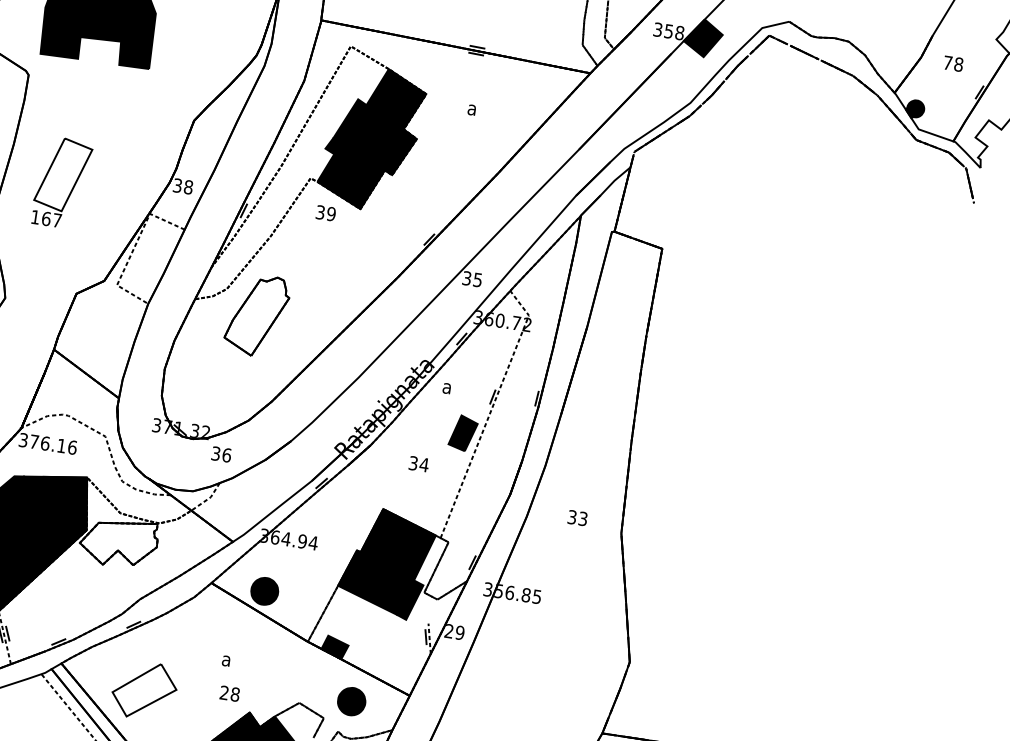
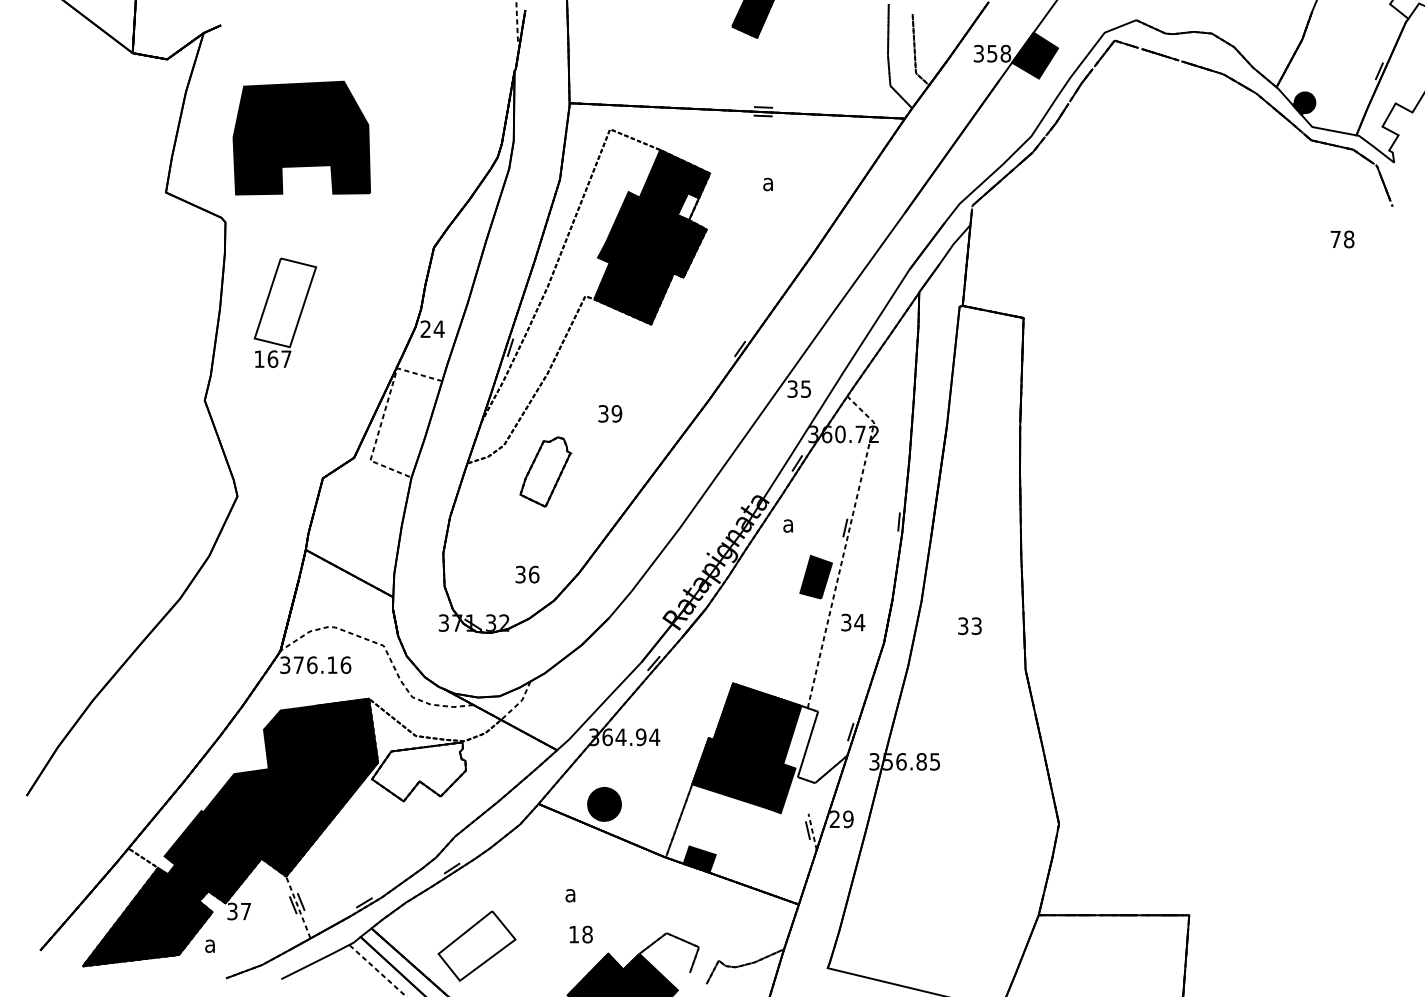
text: (953, 63) -> (1342, 239), moved
fill: (404, 118) -> (688, 206), removed
part: (62, 182) -> (285, 312), moved
text: (183, 186) -> (432, 329), 38 -> 24
text: (326, 213) -> (610, 413), moved
part: (257, 315) -> (545, 471), size x0.7
text: (221, 454) -> (527, 574), moved
text: (419, 464) -> (853, 622), moved
text: (577, 517) -> (969, 625), moved
text: (223, 692) -> (573, 934), 28 -> 18
part: (351, 701) -> (729, 921), removed

